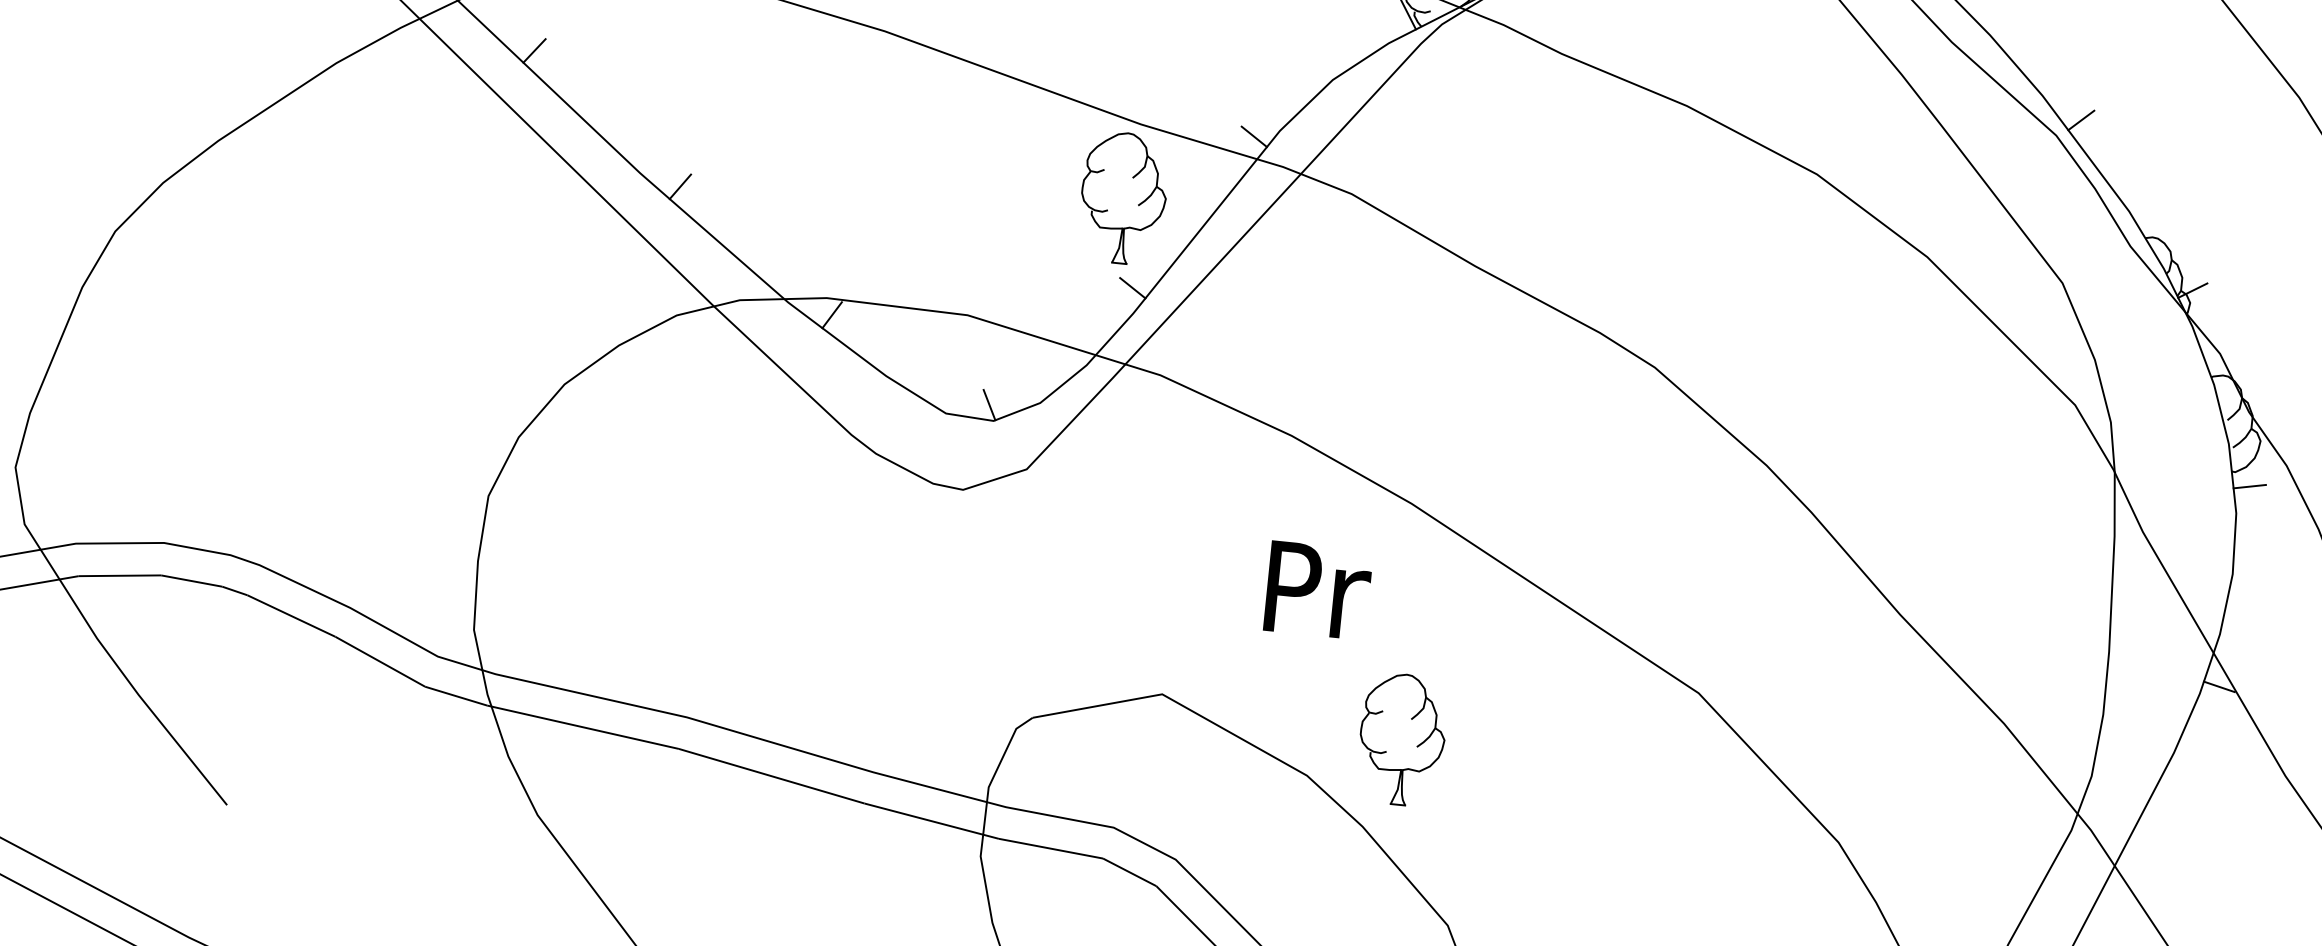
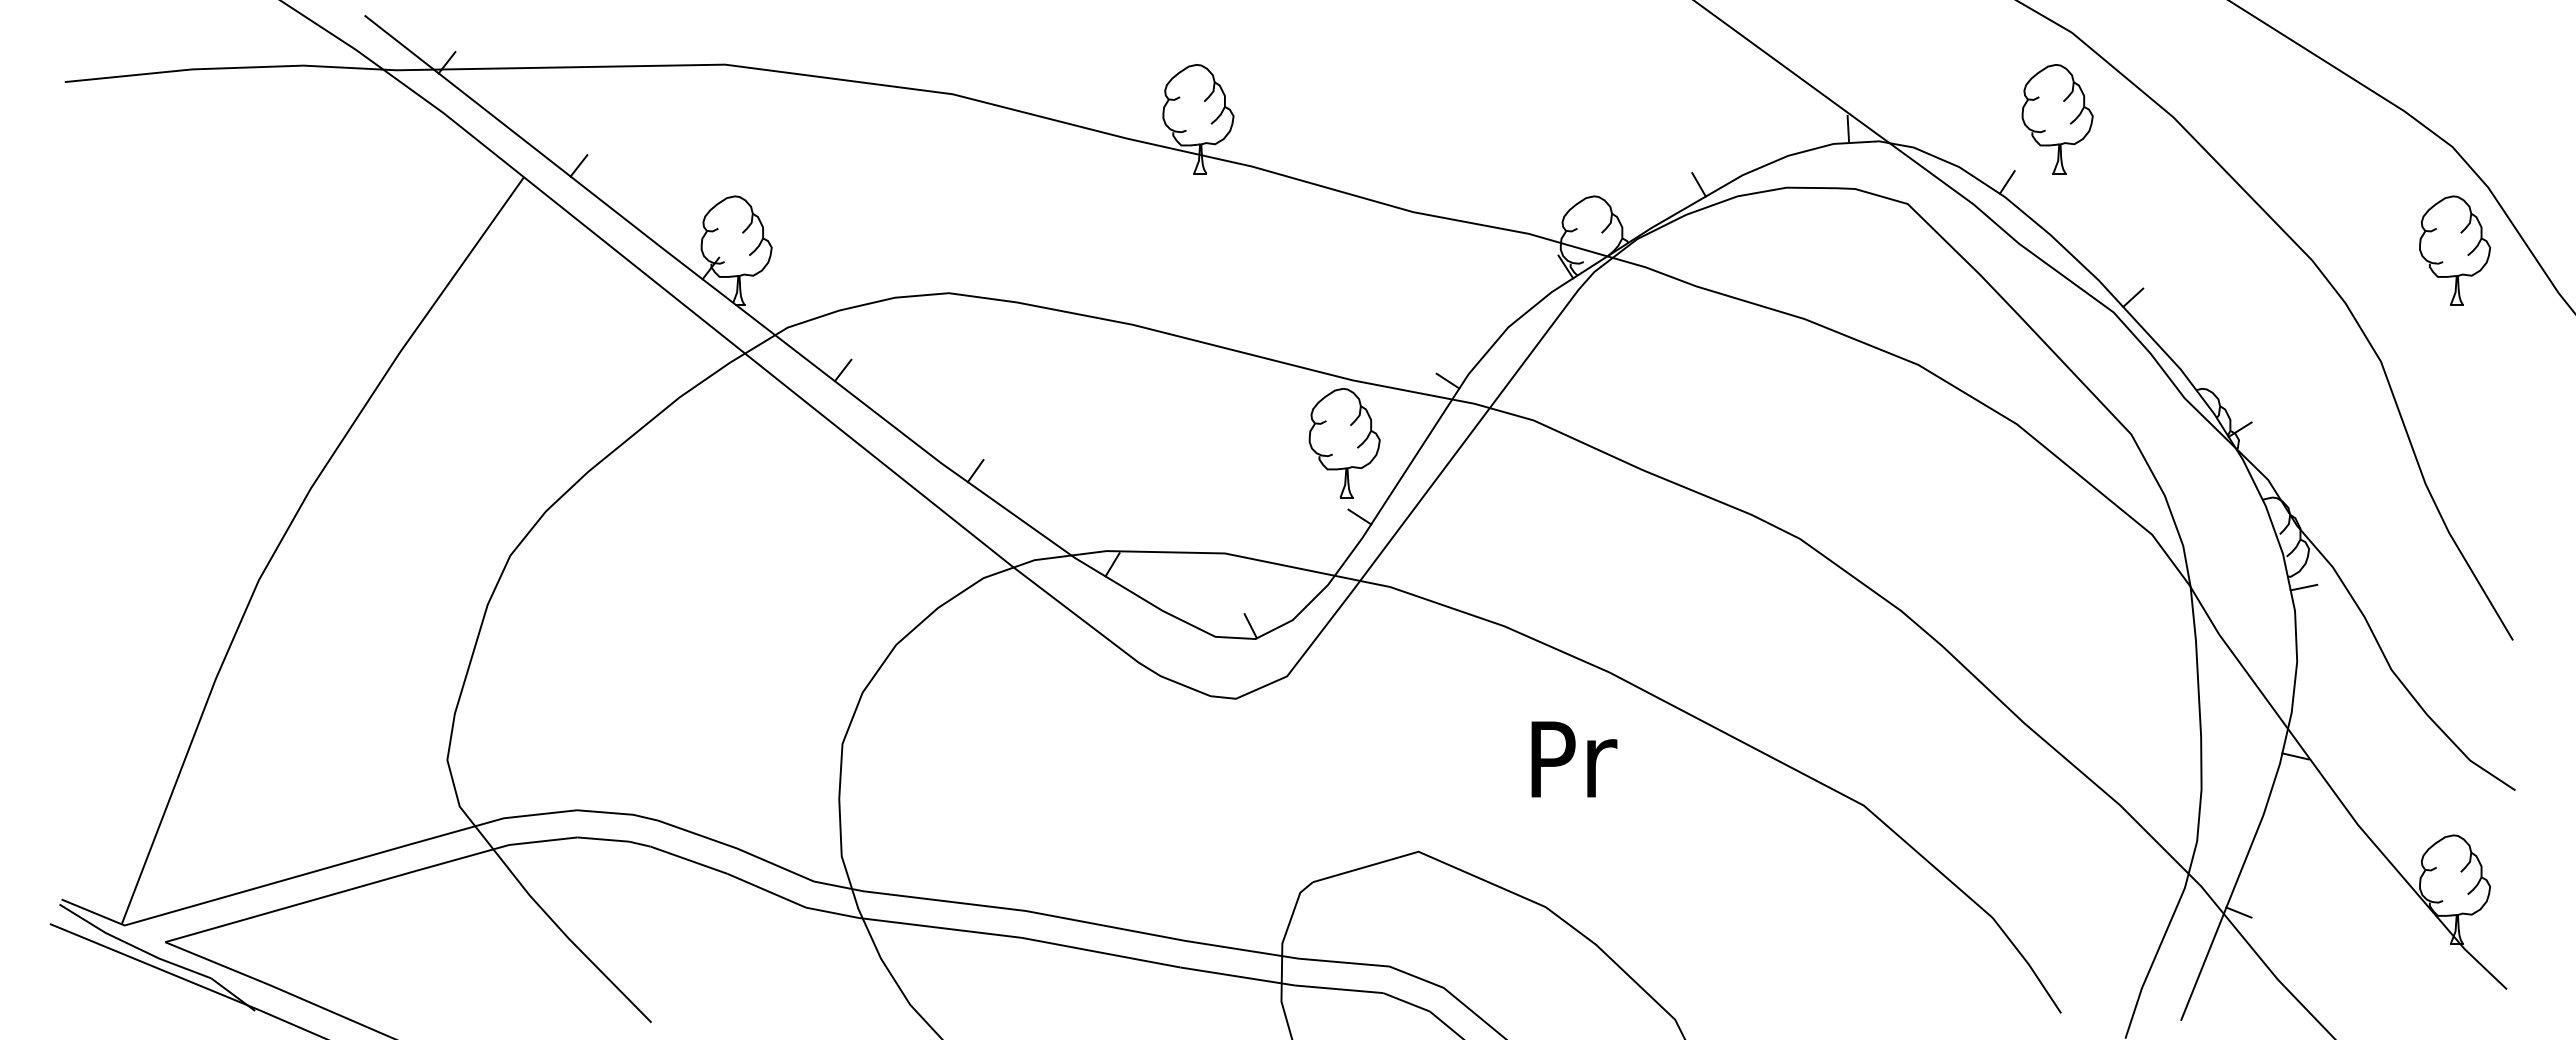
text: (1318, 590) -> (1574, 759), moved
part: (1402, 740) -> (1621, 869), removed
line: (2132, 866) -> (2238, 912), added

